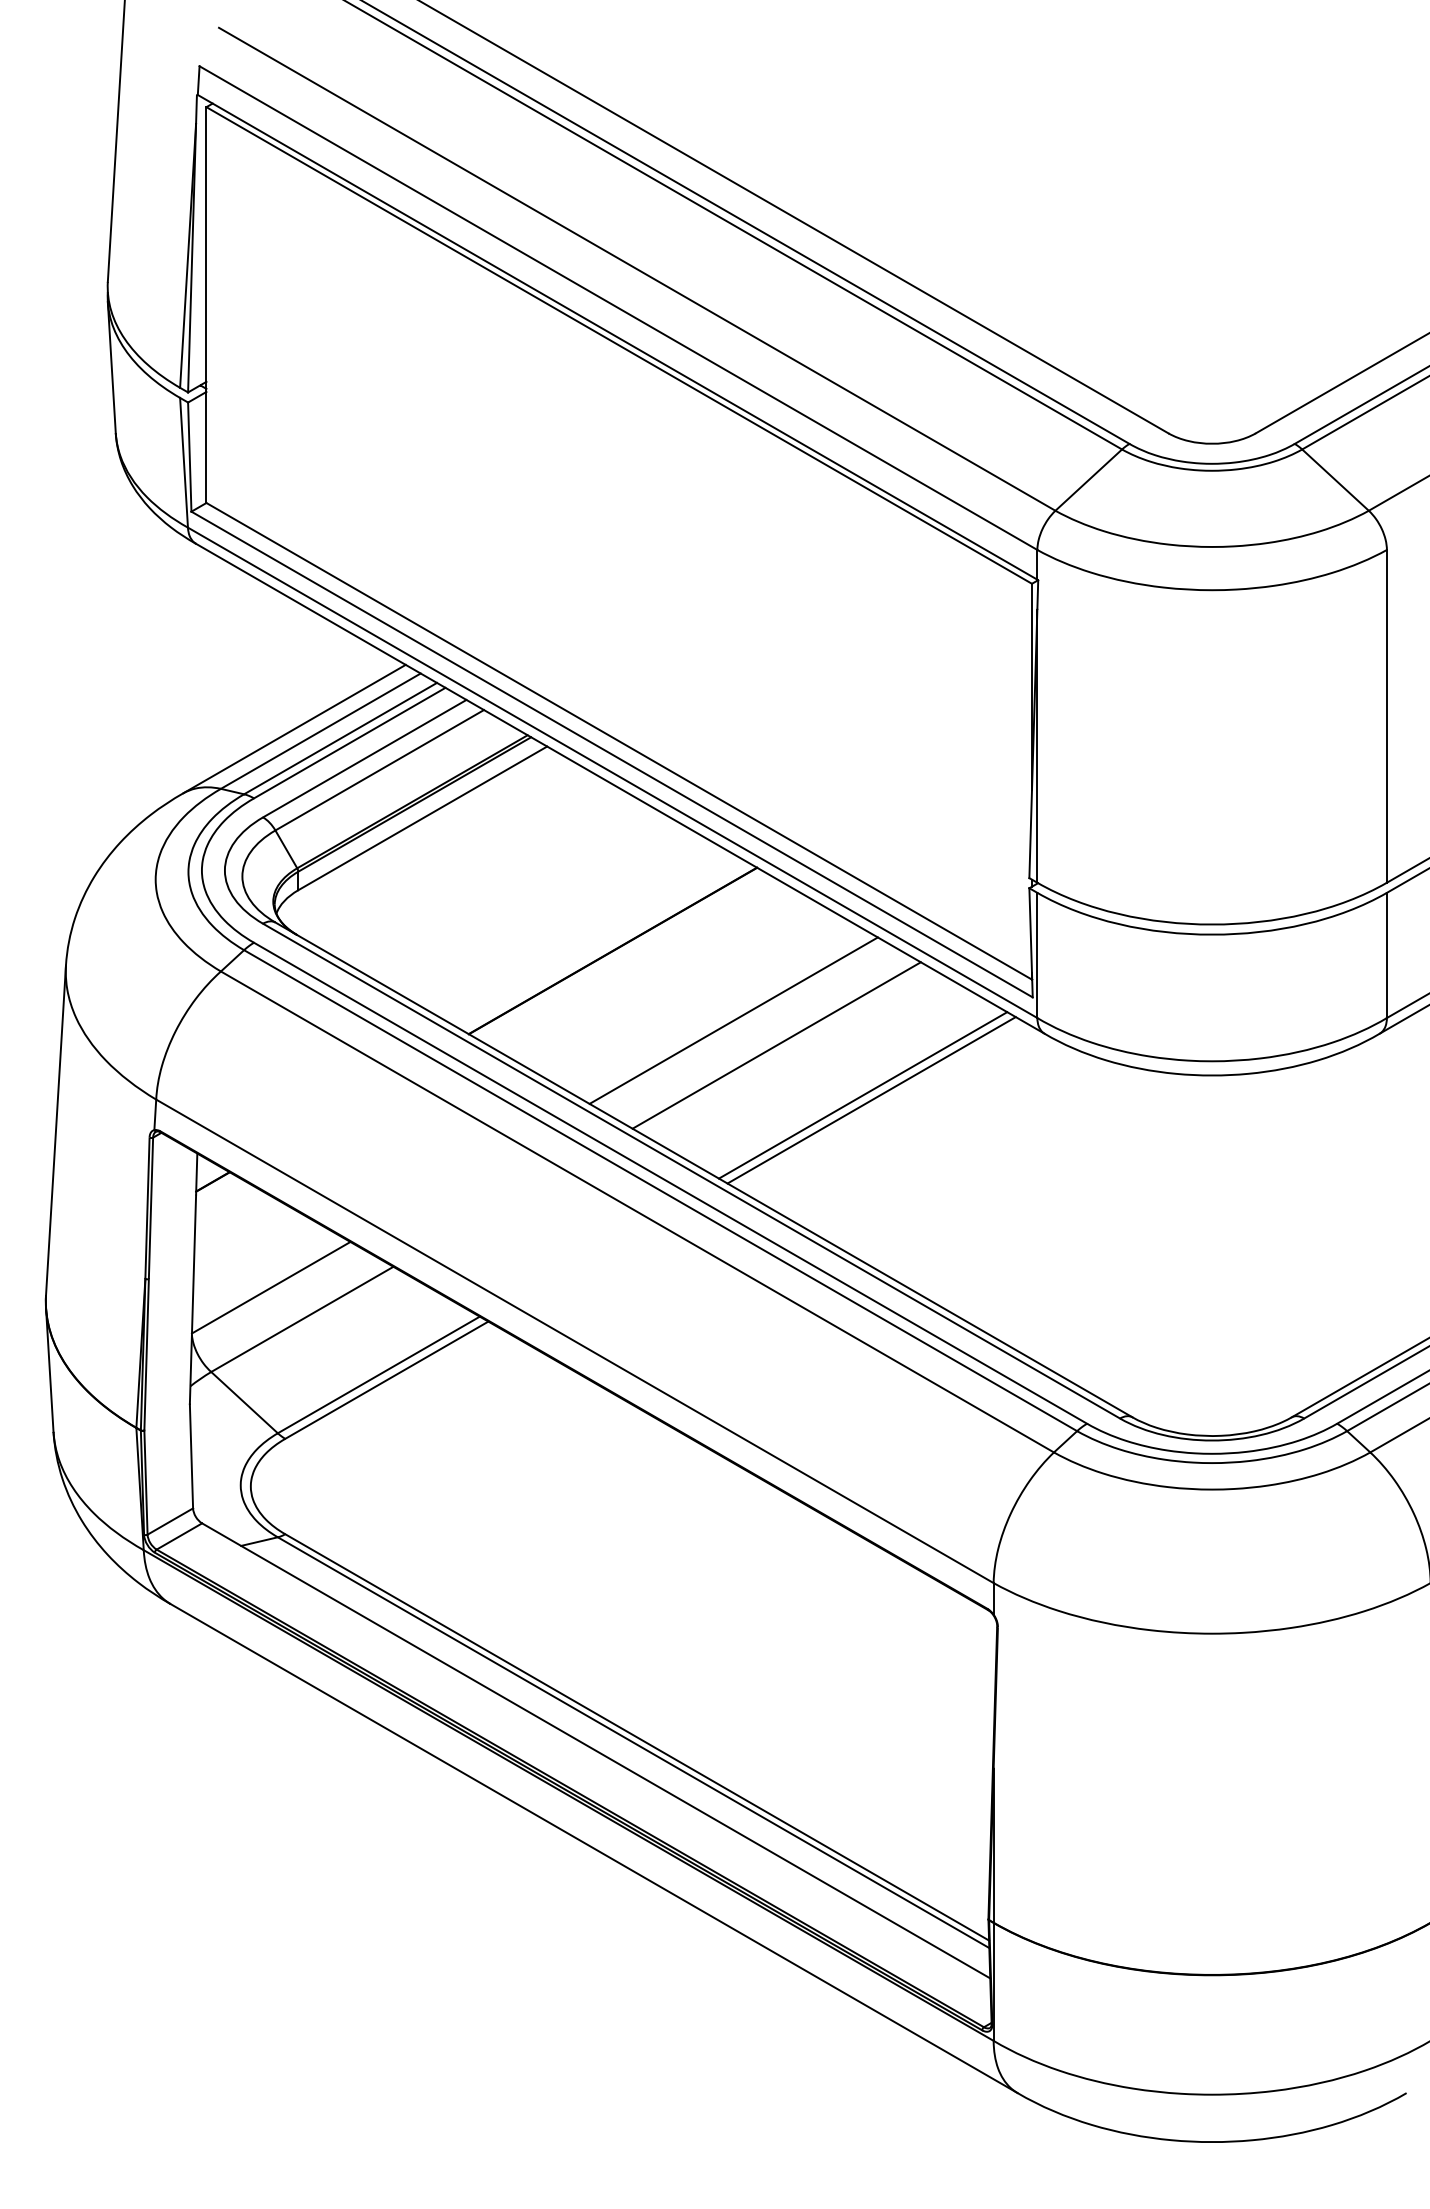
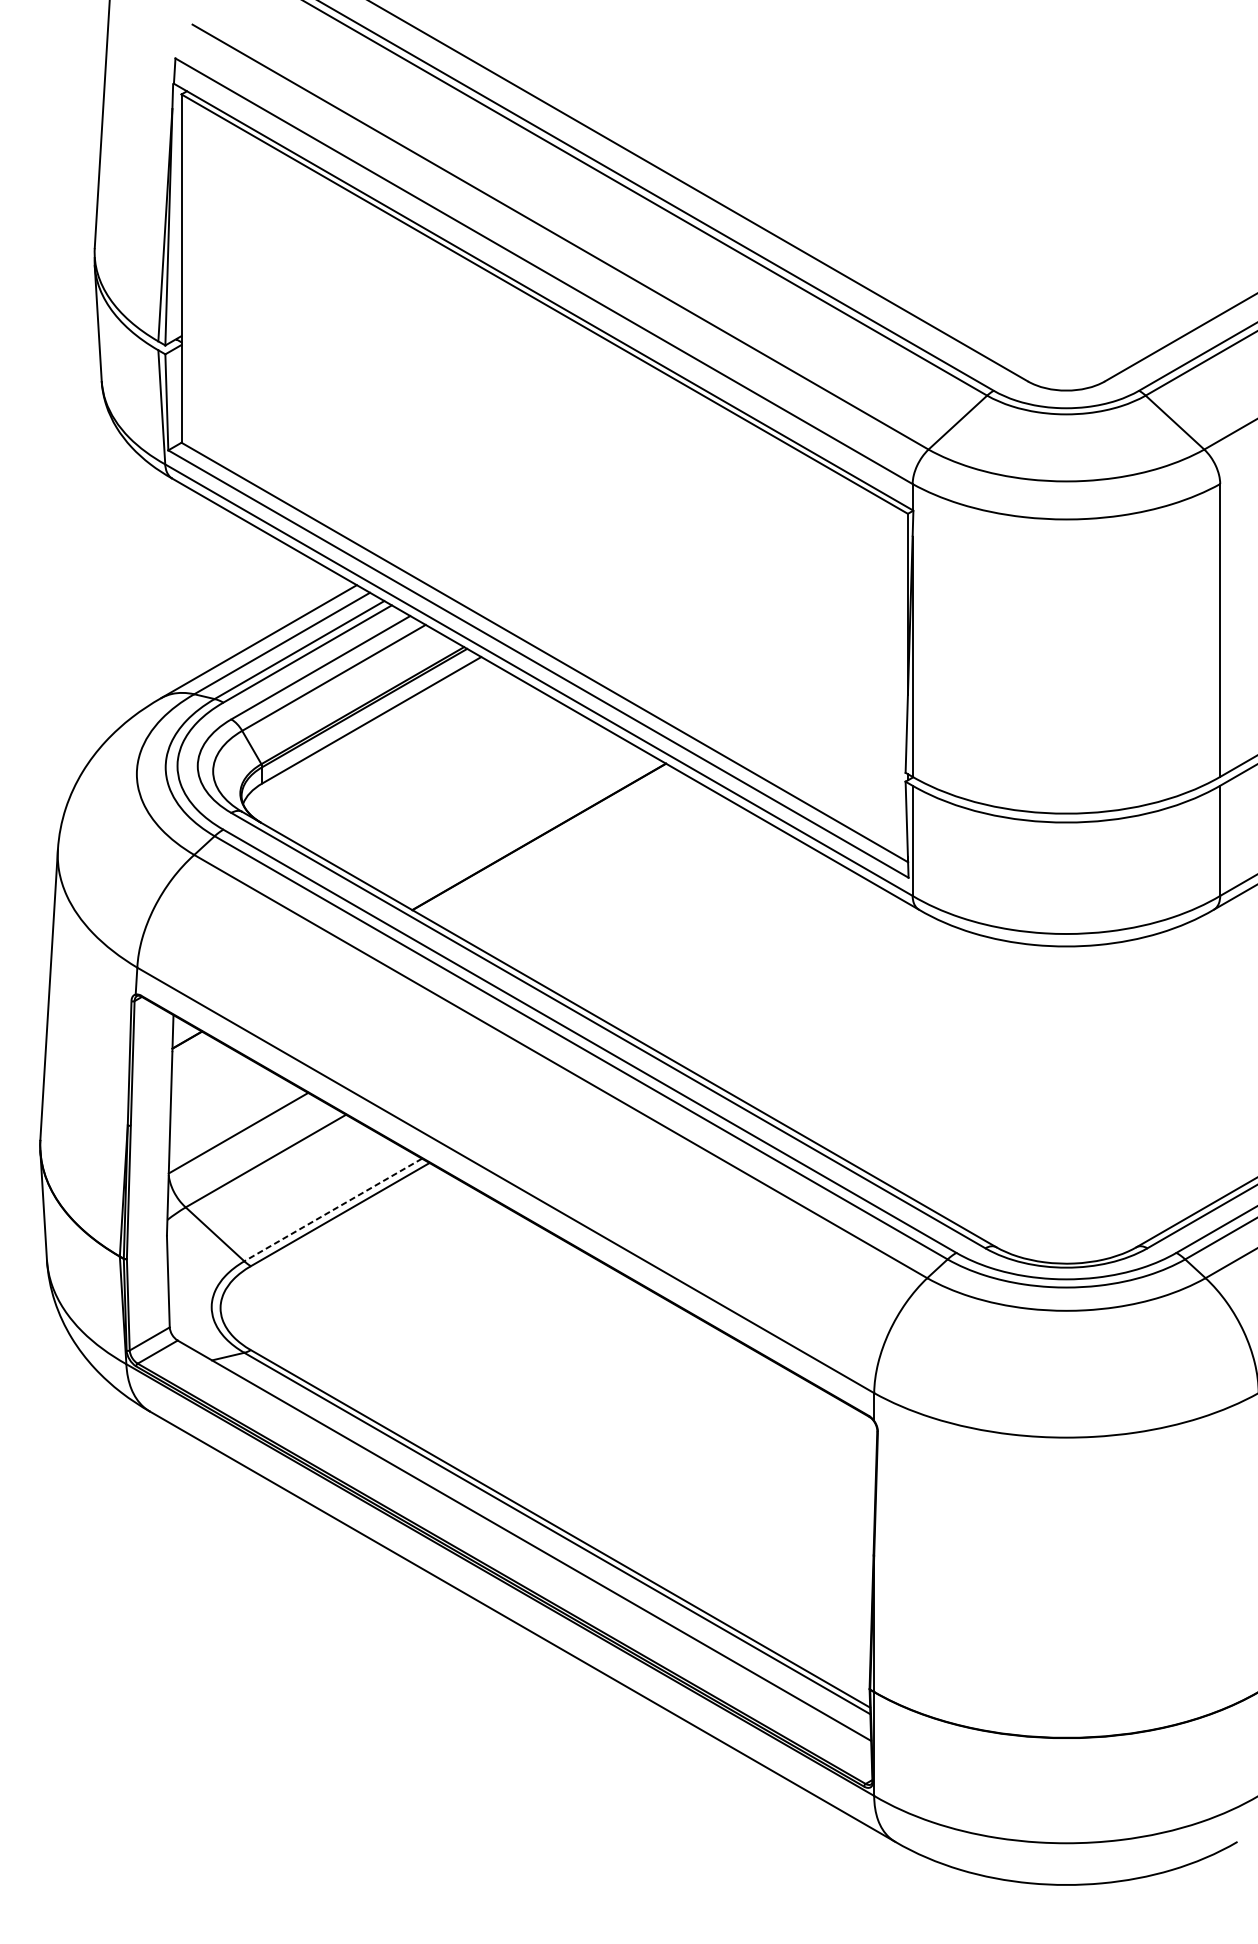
line: (733, 1020) -> (645, 898), removed
line: (776, 1045) -> (683, 920), removed
line: (862, 1095) -> (758, 964), removed
line: (871, 1100) -> (766, 968), removed
line: (378, 1374) -> (332, 1209), solid -> dashed

